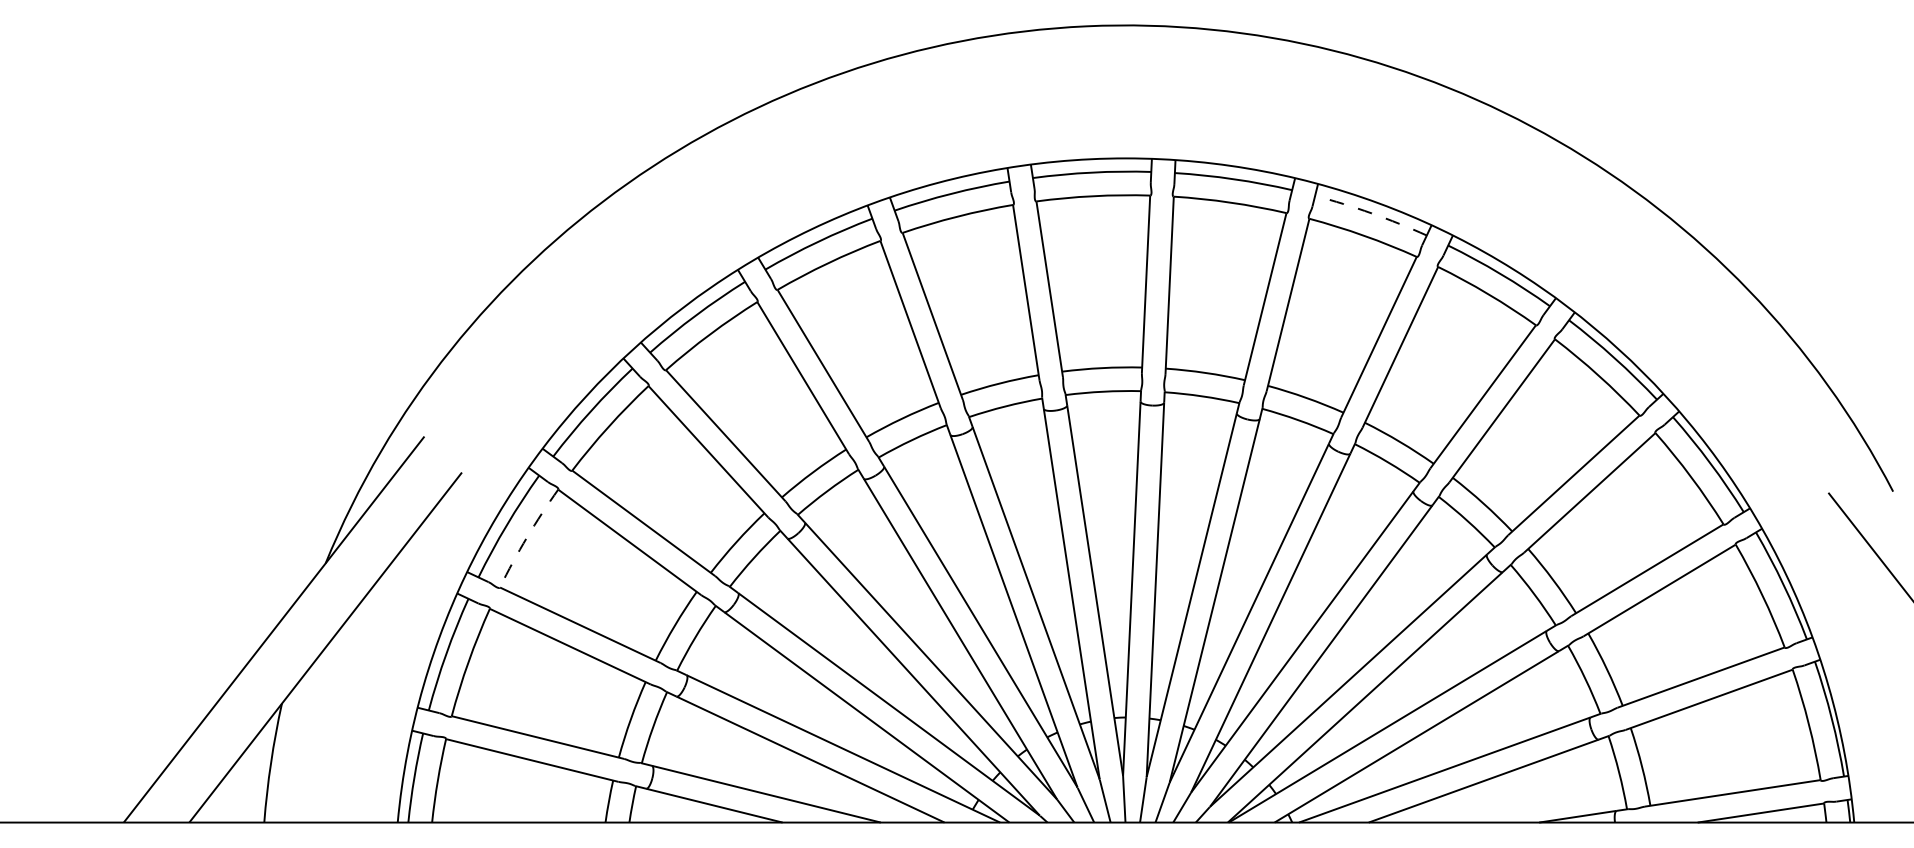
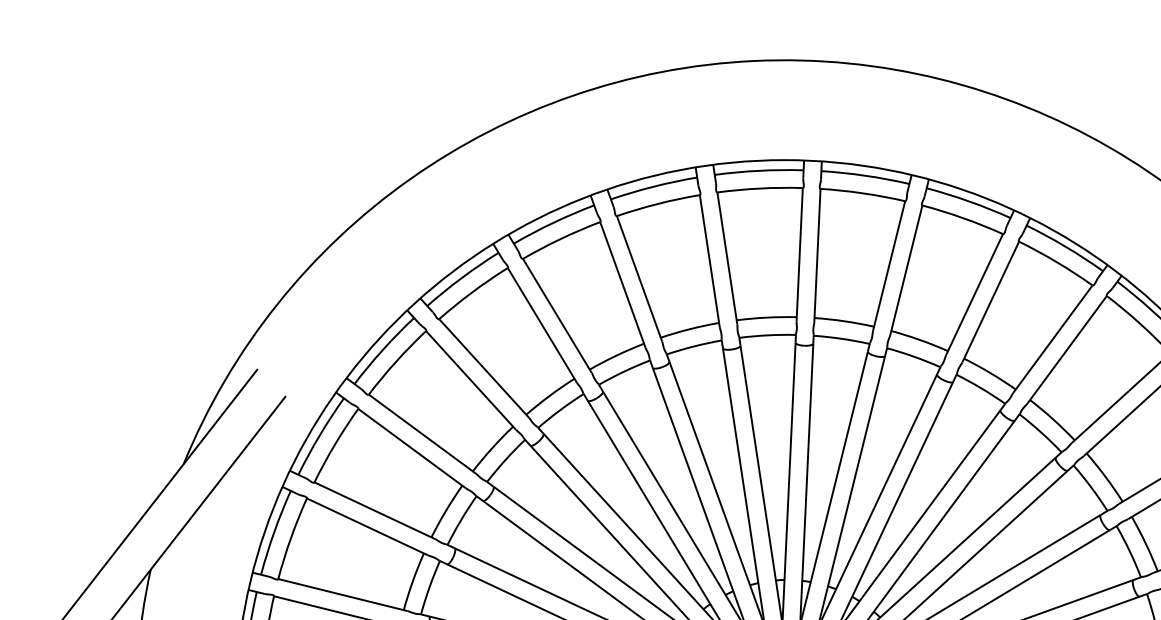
arc: (1371, 213) -> (969, 201), dashed -> solid
arc: (527, 537) -> (335, 444), dashed -> solid

